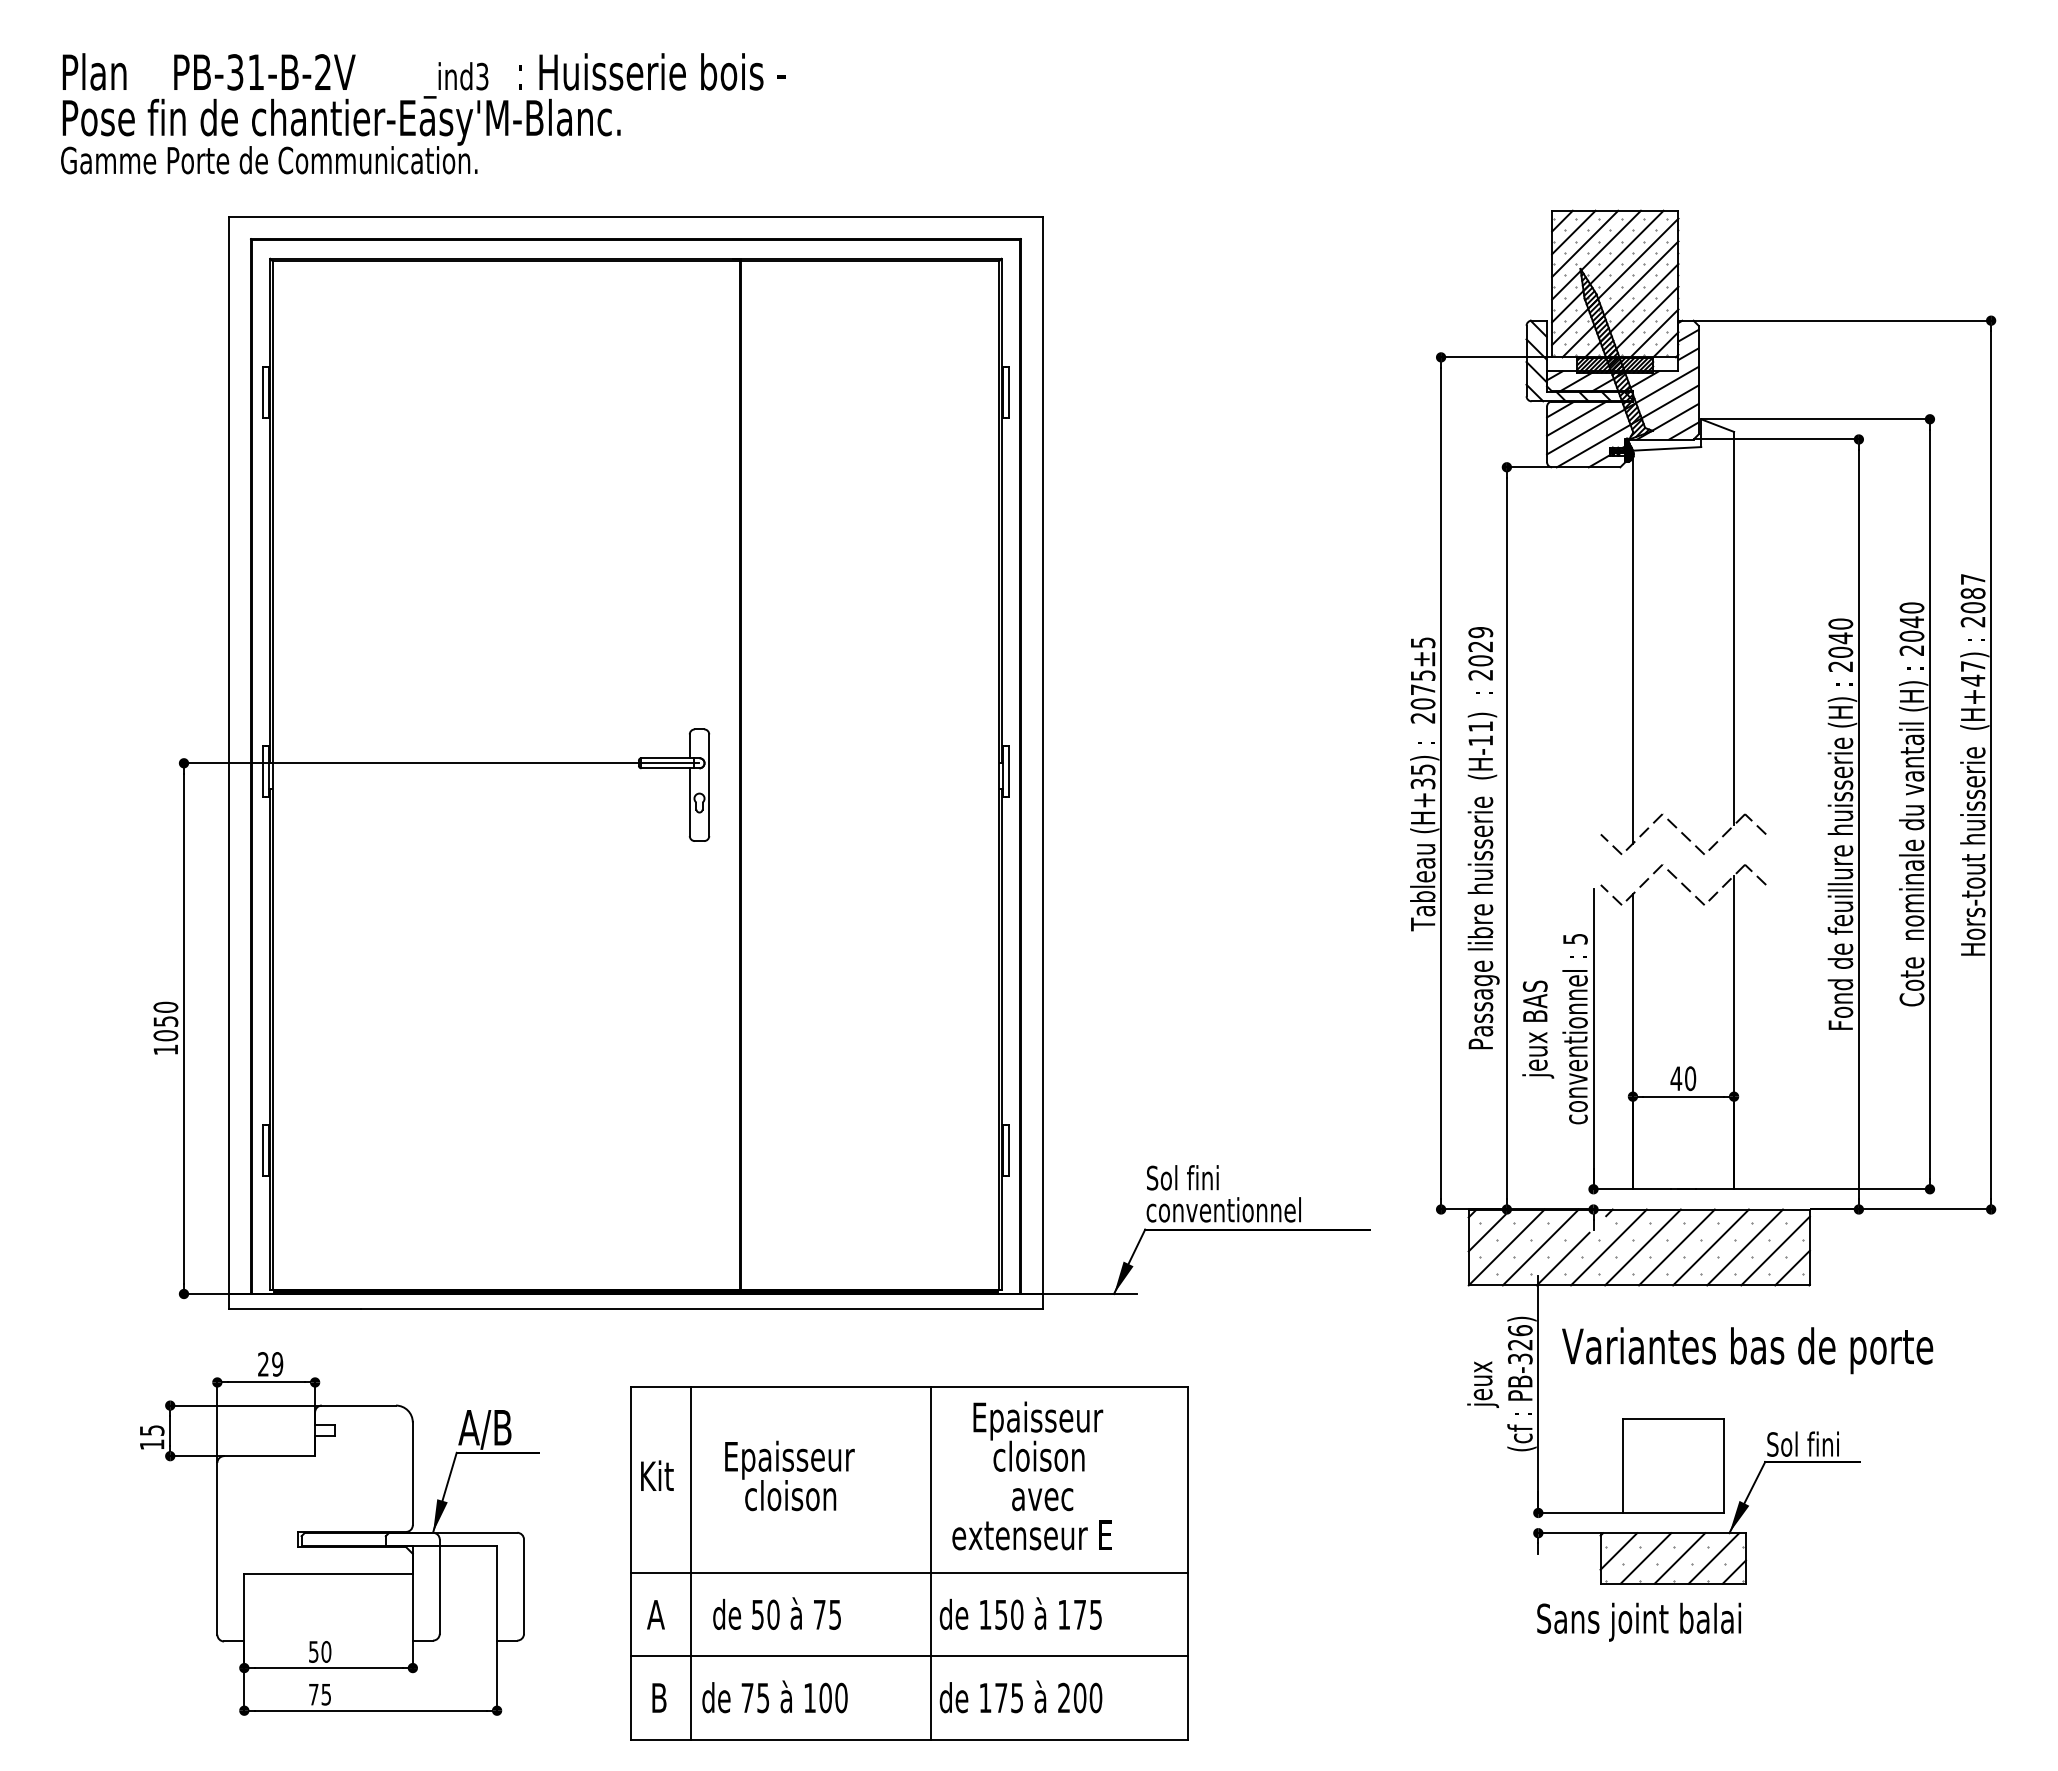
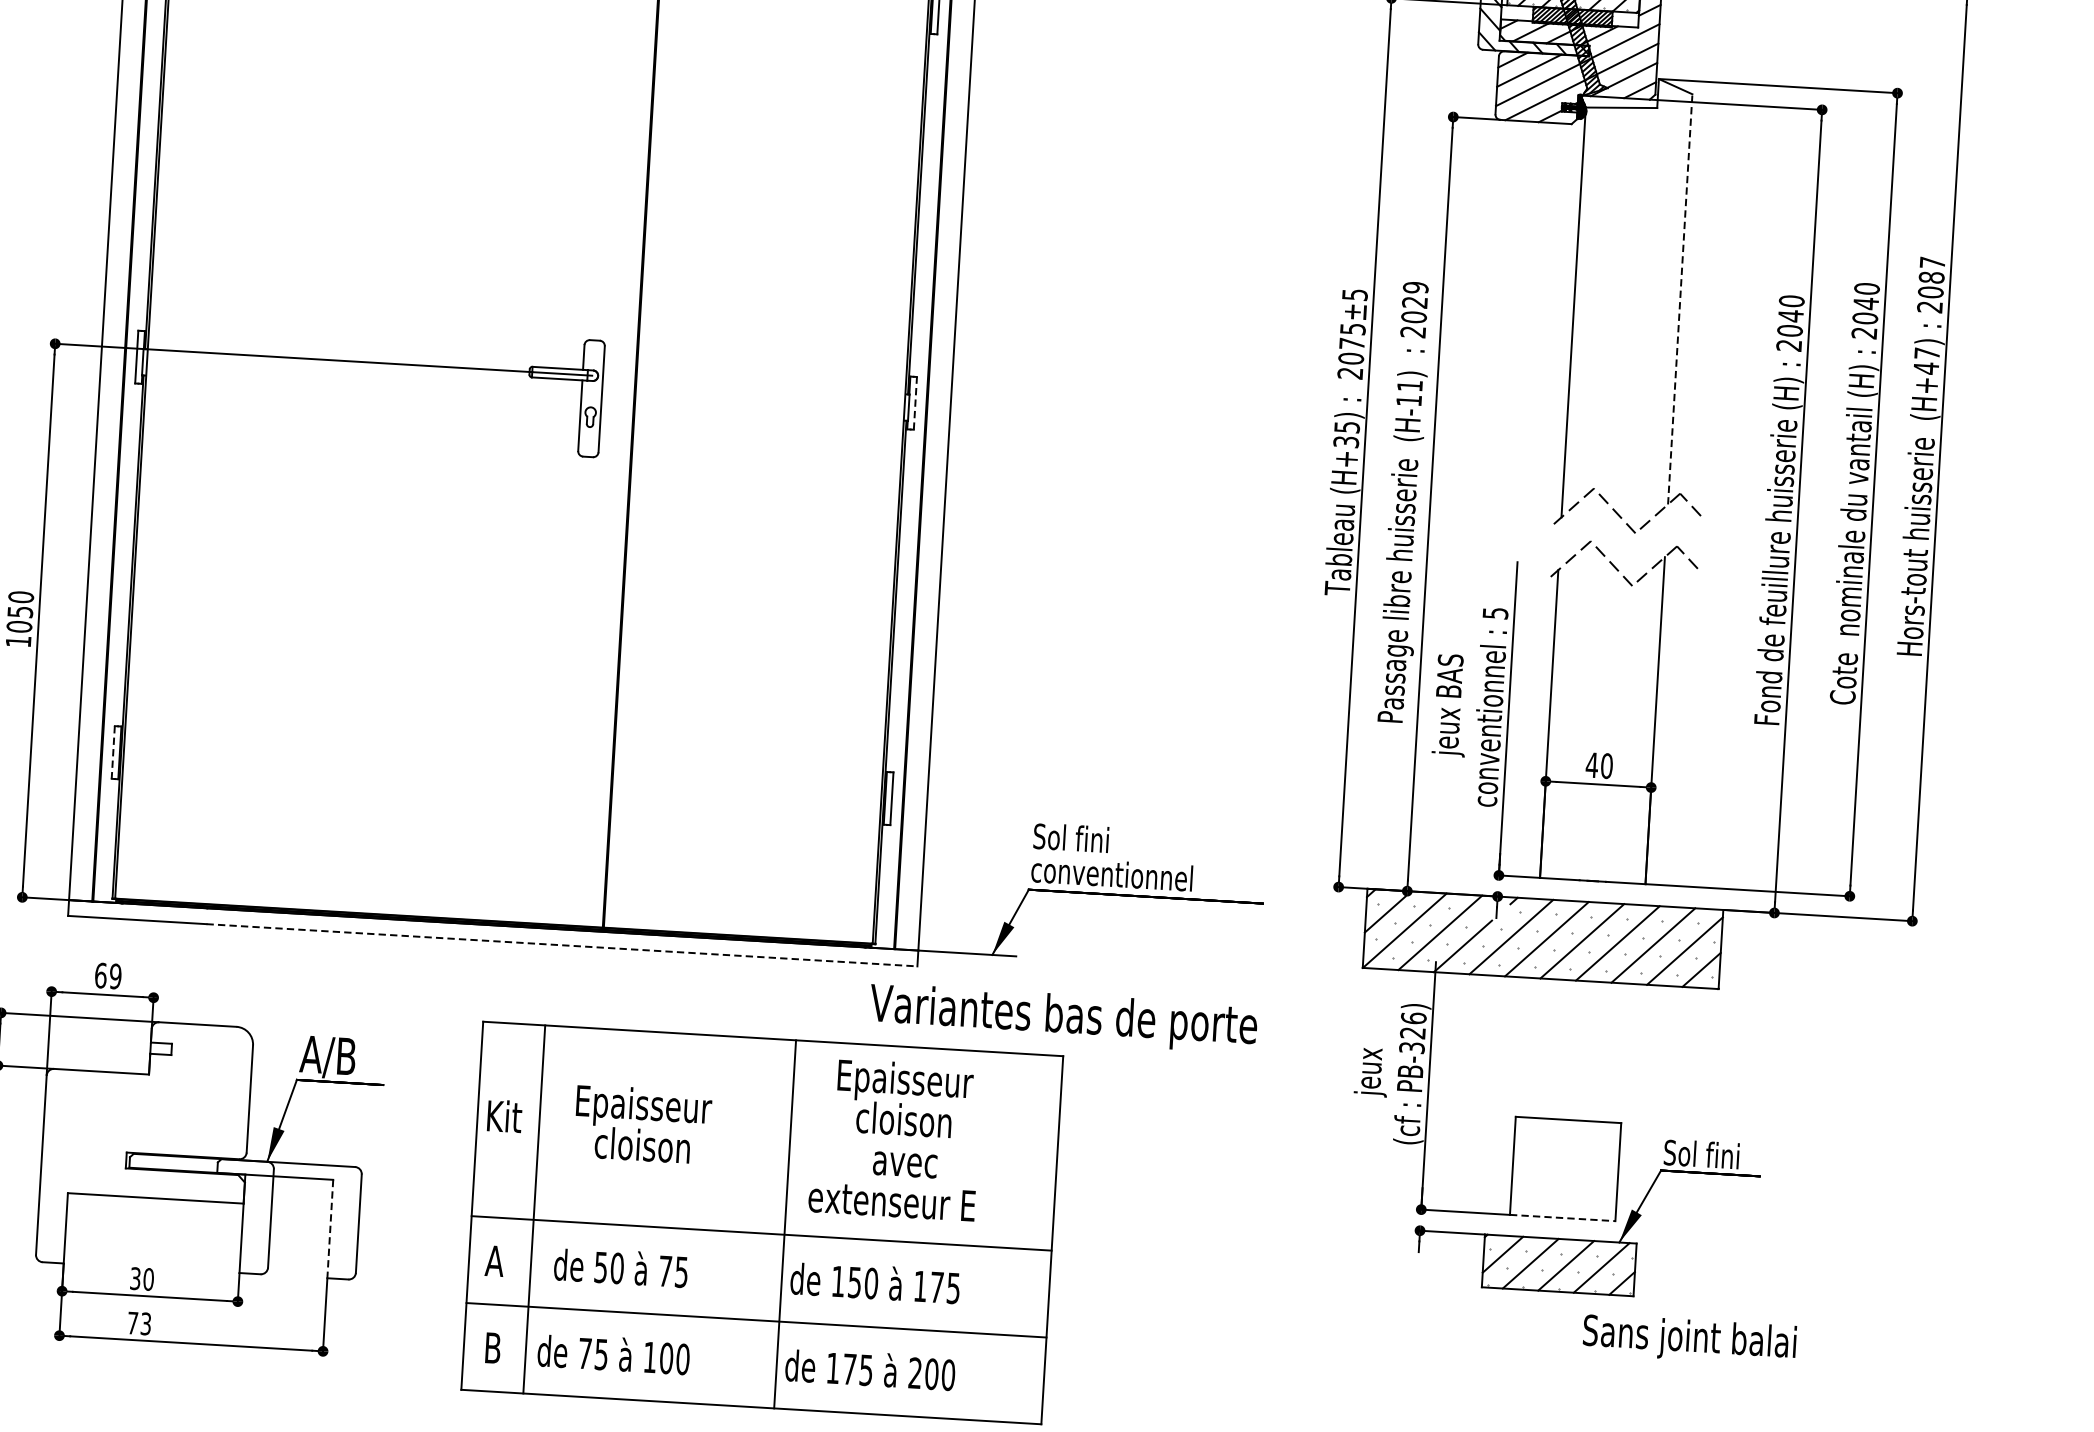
line: (1734, 628) -> (1680, 299), solid -> dashed
line: (1009, 770) -> (915, 402), solid -> dashed
line: (1610, 844) -> (1537, 516), removed
line: (1610, 894) -> (1534, 569), removed
line: (262, 1150) -> (113, 752), solid -> dashed
line: (702, 1309) -> (562, 945), solid -> dashed
text: (1747, 1350) -> (1063, 1018), moved
text: (263, 1364) -> (100, 975), 29 -> 69
line: (1673, 1512) -> (1562, 1217), solid -> dashed
line: (497, 1593) -> (330, 1229), solid -> dashed
text: (1638, 1621) -> (1689, 1339), moved
text: (313, 1651) -> (135, 1278), 50 -> 30
text: (326, 1693) -> (146, 1322), 75 -> 73

